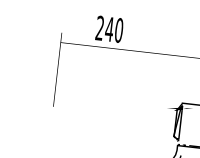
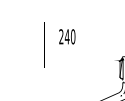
text: (109, 28) -> (67, 36), moved

